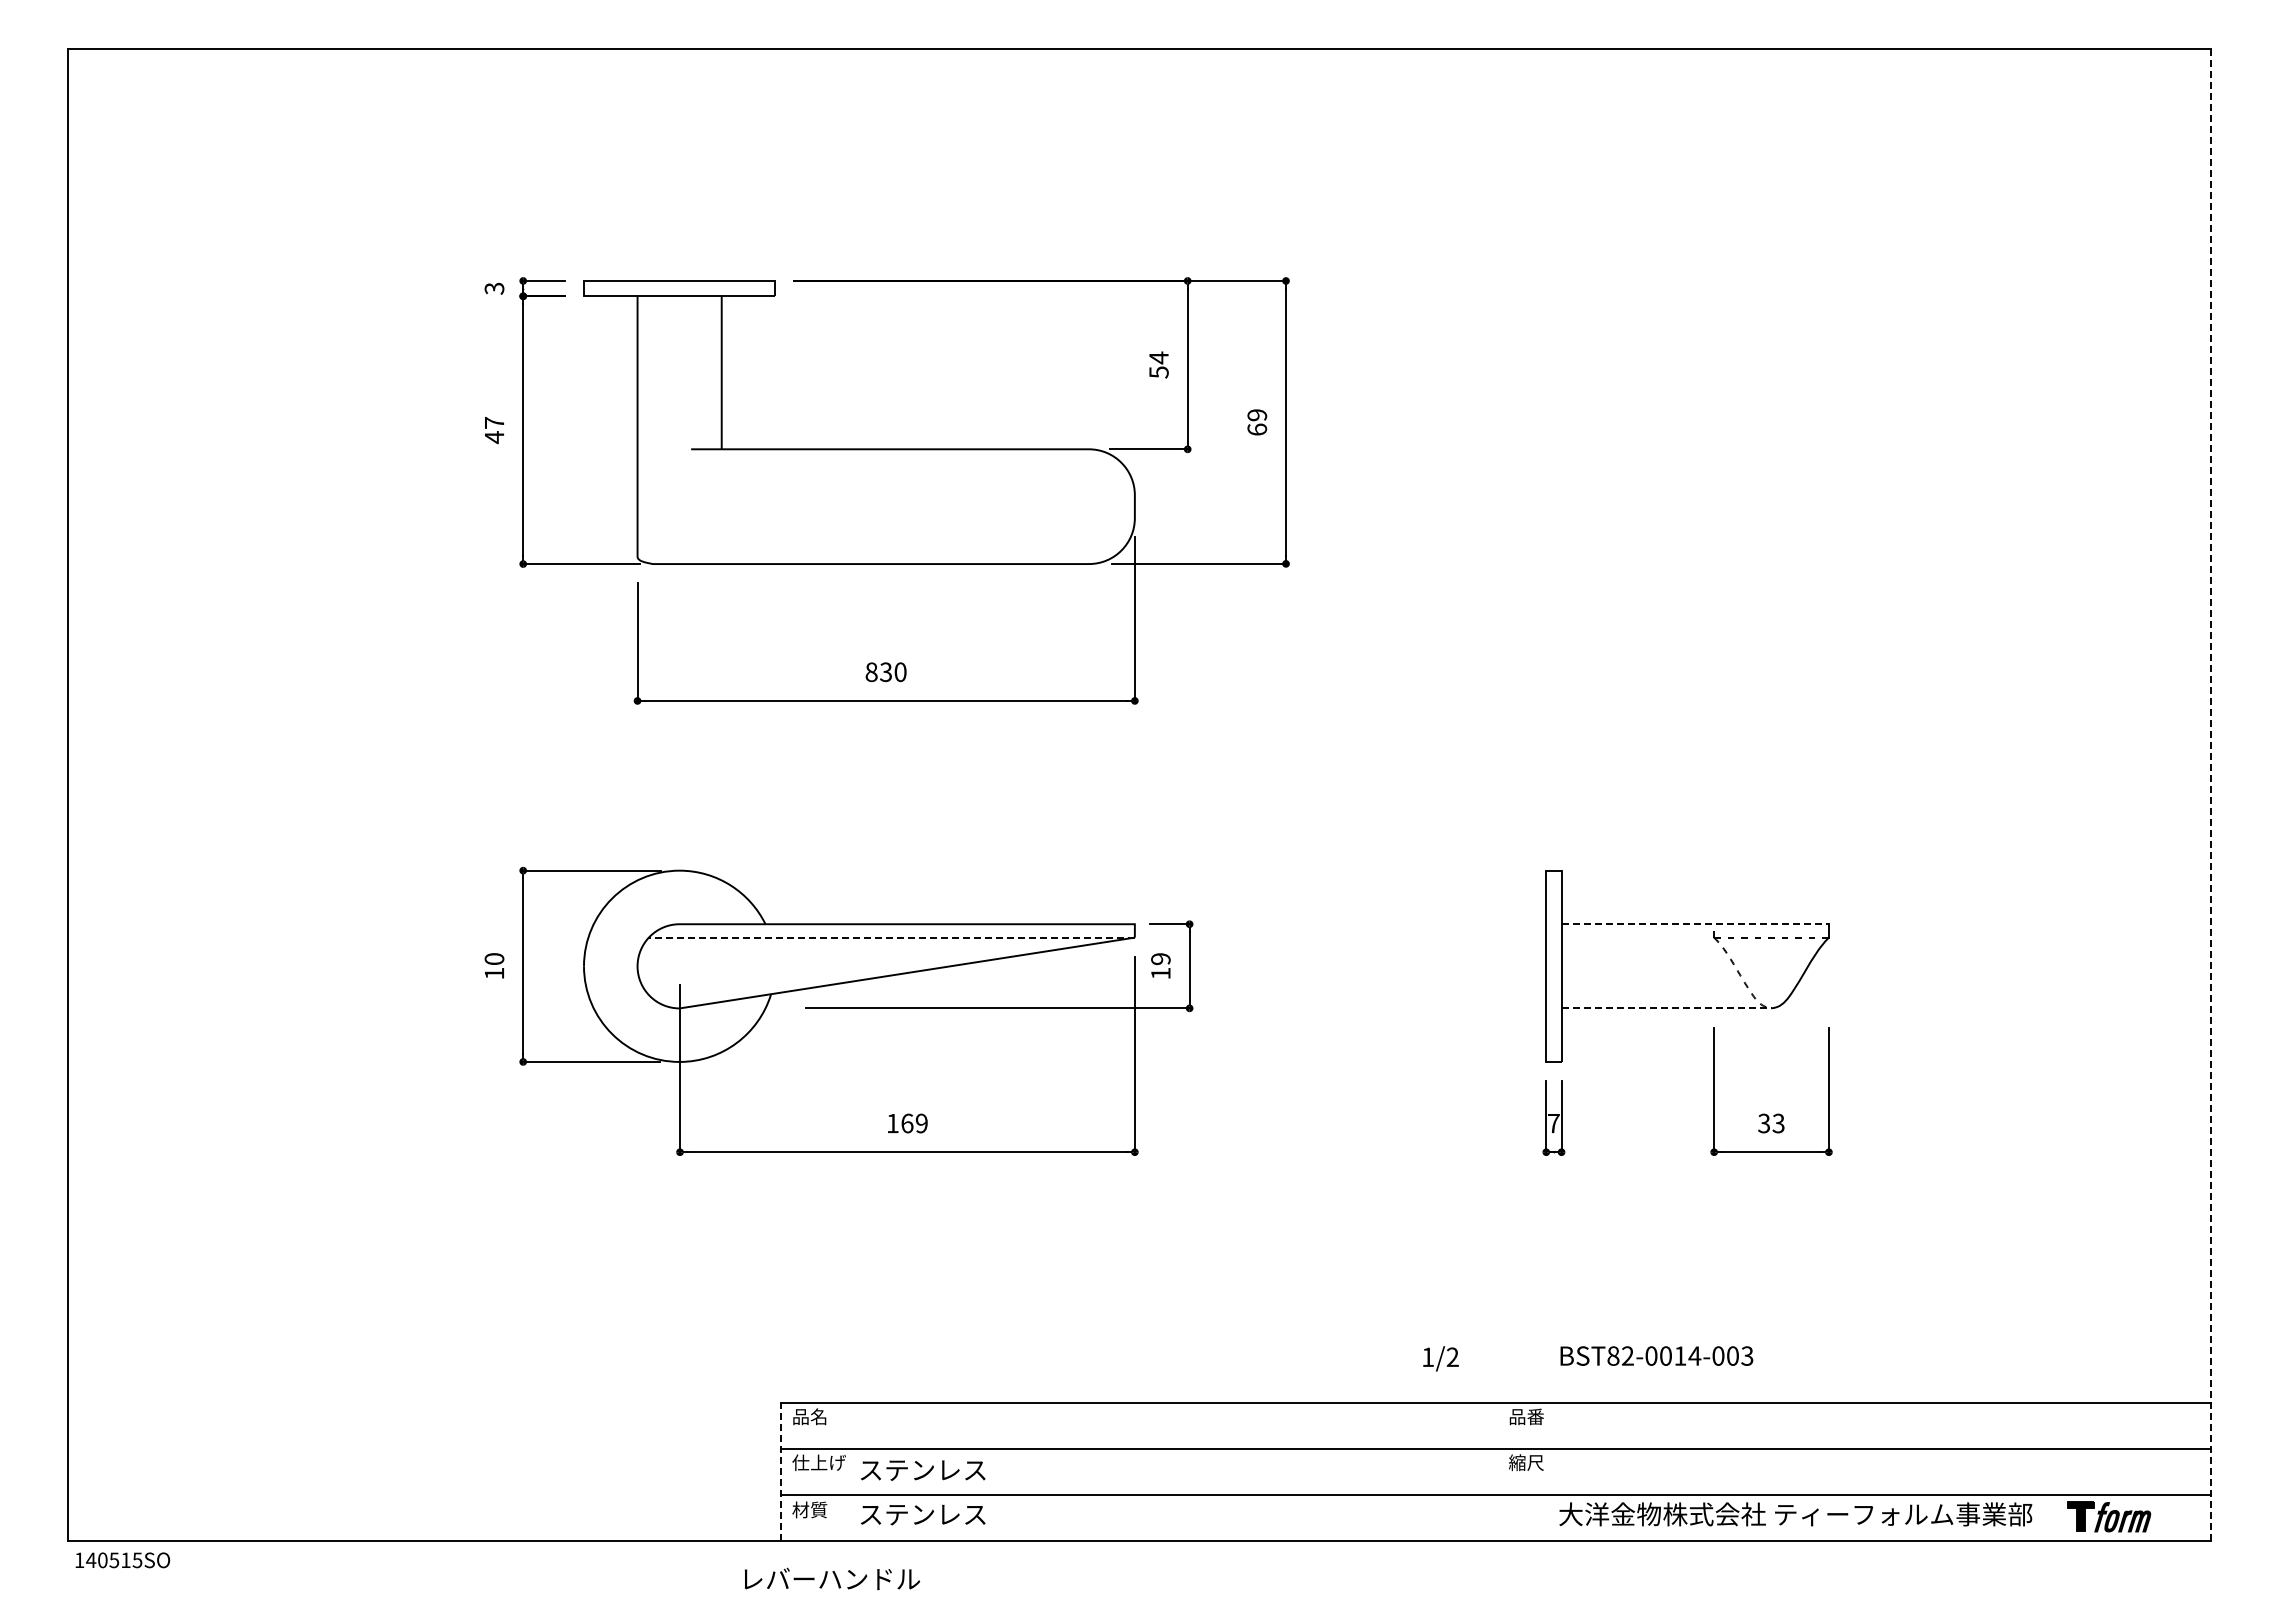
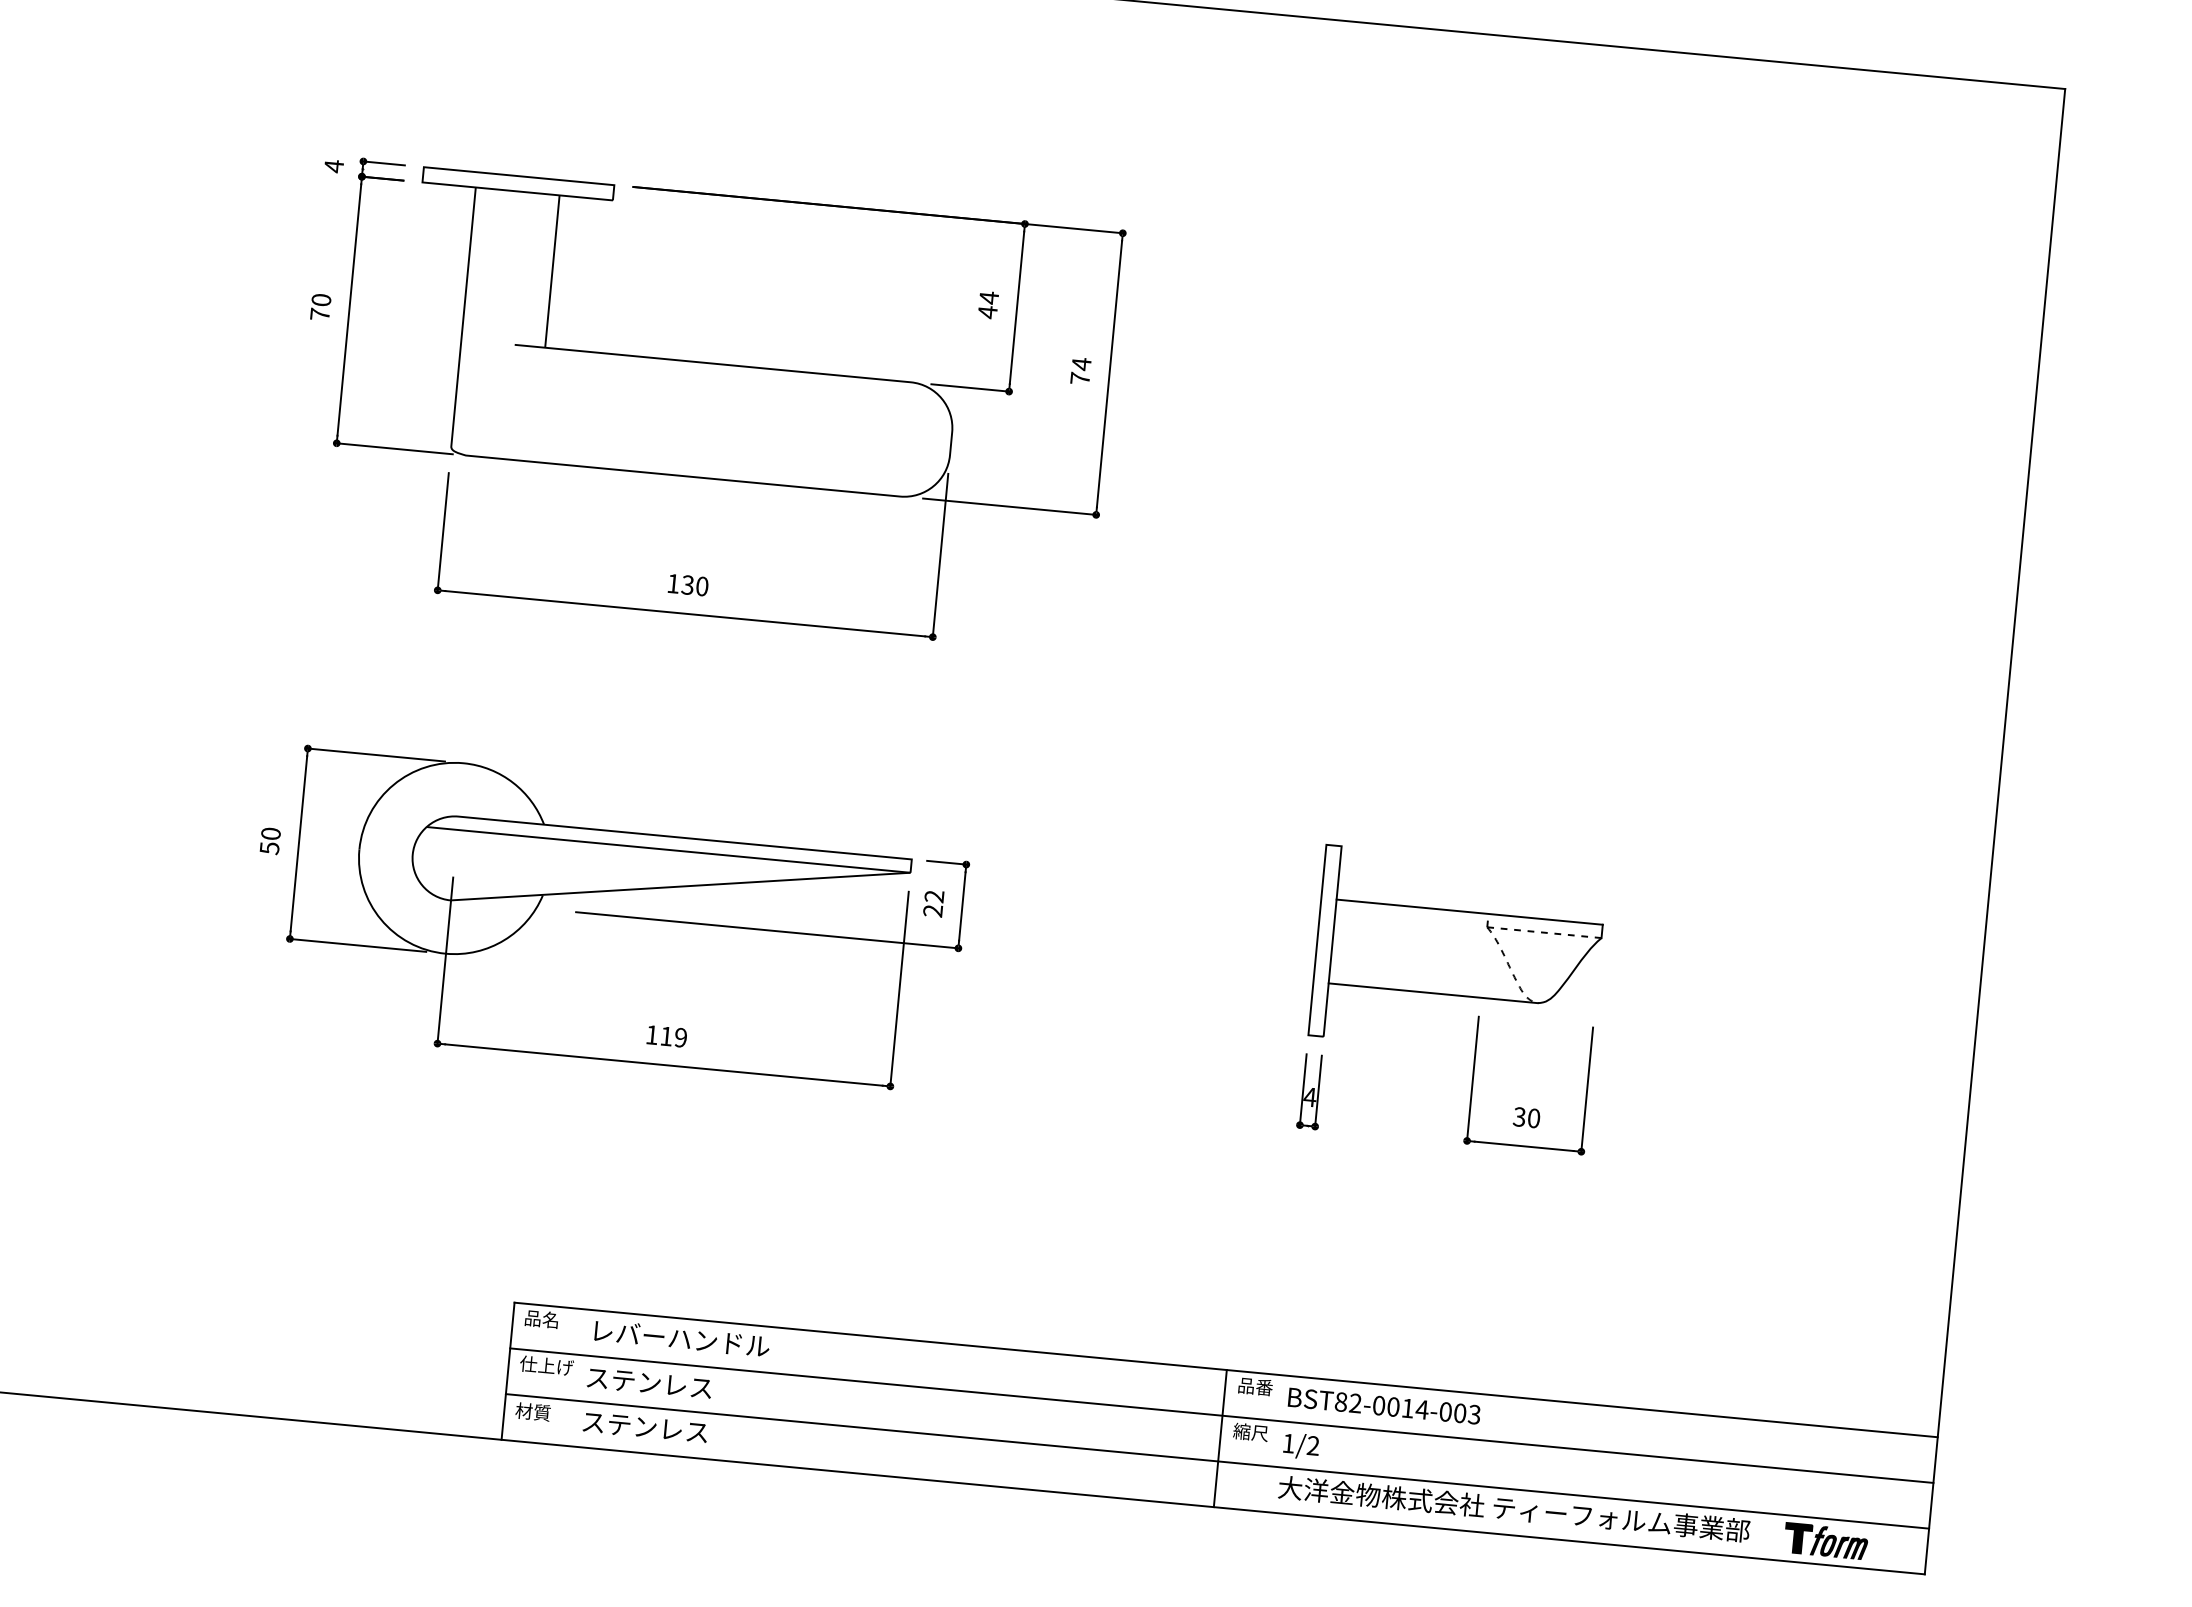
text: (494, 288) -> (334, 166), 3 -> 4
text: (1158, 372) -> (987, 312), 54 -> 44
text: (1257, 421) -> (1081, 370), 69 -> 74
text: (494, 430) -> (320, 307), 47 -> 70
text: (871, 672) -> (673, 584), 830 -> 130
line: (2210, 794) -> (1994, 831), dashed -> solid
line: (1695, 924) -> (1469, 912), dashed -> solid
line: (891, 937) -> (668, 849), dashed -> solid
text: (1160, 966) -> (933, 903), 19 -> 22
text: (494, 973) -> (269, 848), 10 -> 50
line: (1666, 1008) -> (1433, 993), dashed -> solid
text: (907, 1123) -> (666, 1036), 169 -> 119
text: (1553, 1123) -> (1309, 1097), 7 -> 4
text: (1778, 1123) -> (1533, 1118), 33 -> 30
text: (1656, 1355) -> (1384, 1405), moved
text: (1440, 1358) -> (1300, 1445), moved
line: (781, 1471) -> (508, 1371), dashed -> solid
line: (1496, 1471) -> (1220, 1438), added
text: (832, 1578) -> (682, 1338), moved

